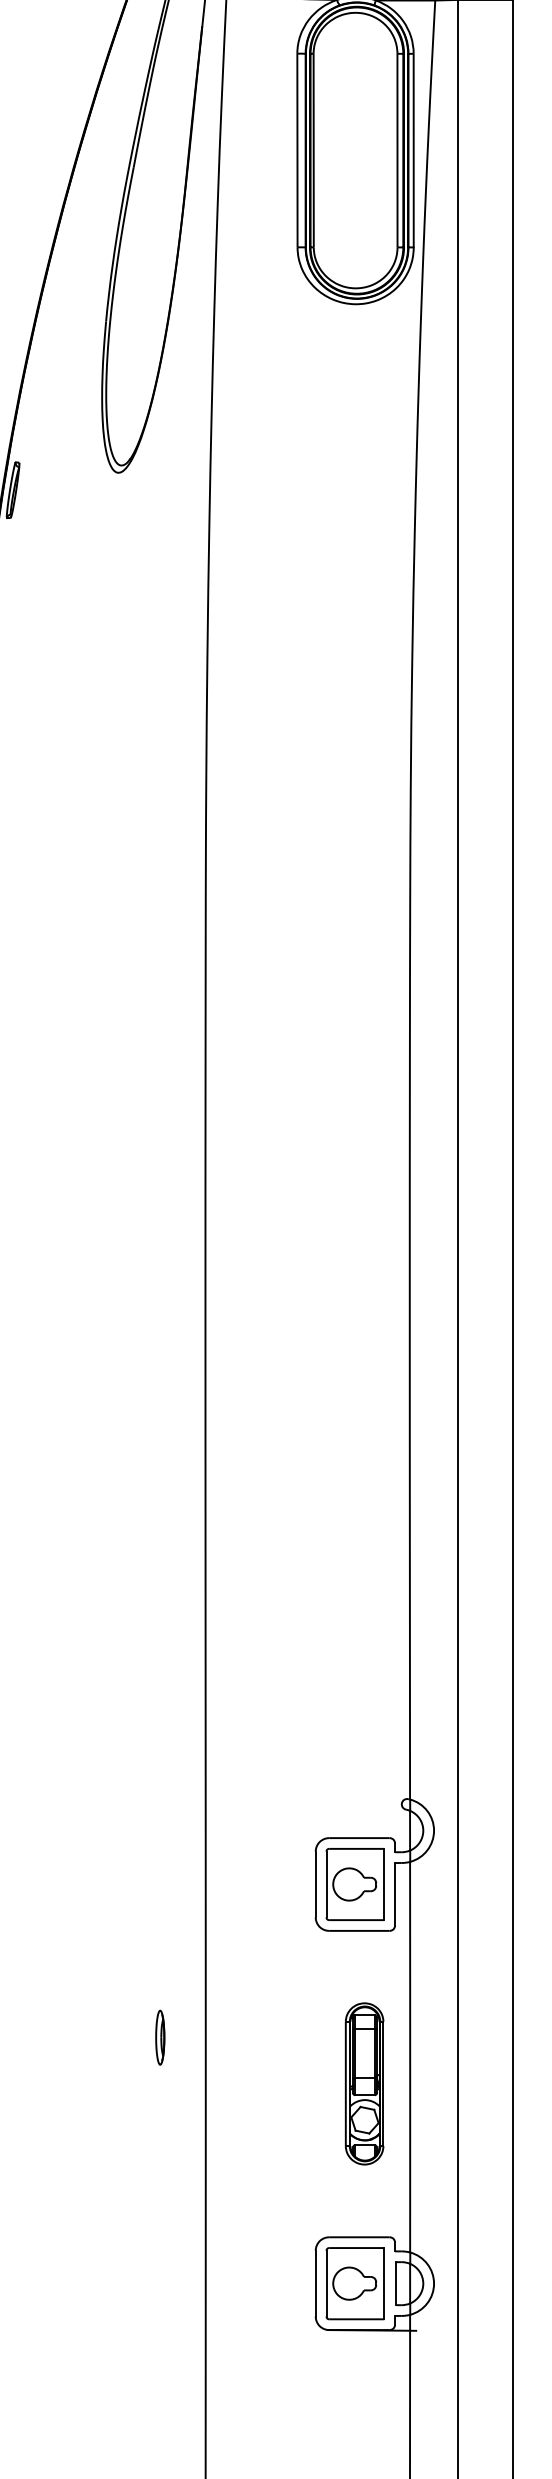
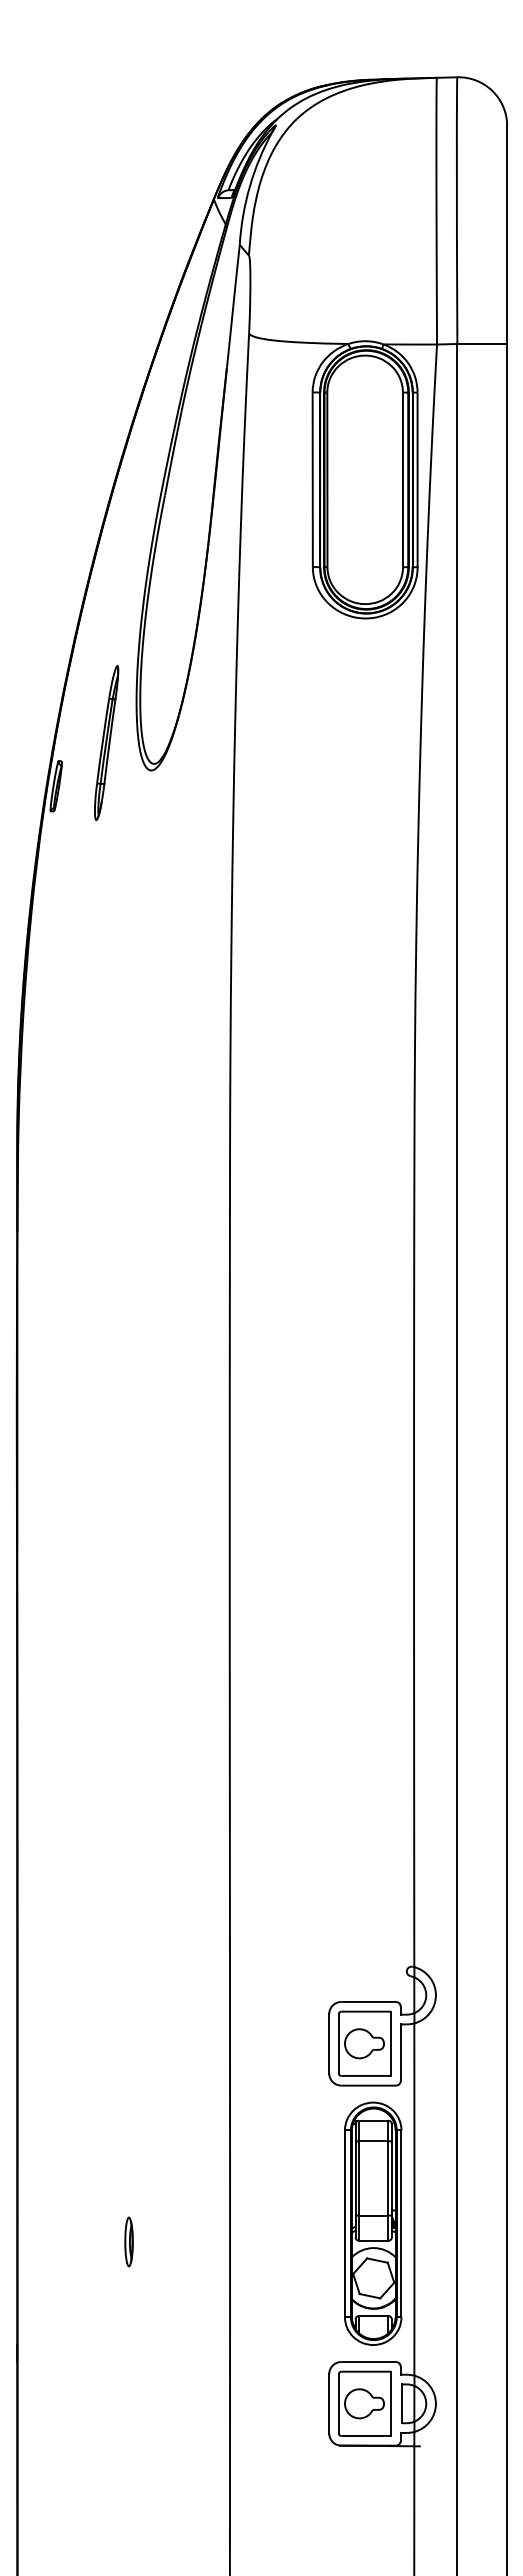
part: (68, 441) -> (106, 742), added
part: (159, 2037) -> (128, 2241), moved
part: (364, 2083) -> (373, 2223), size x1.67

